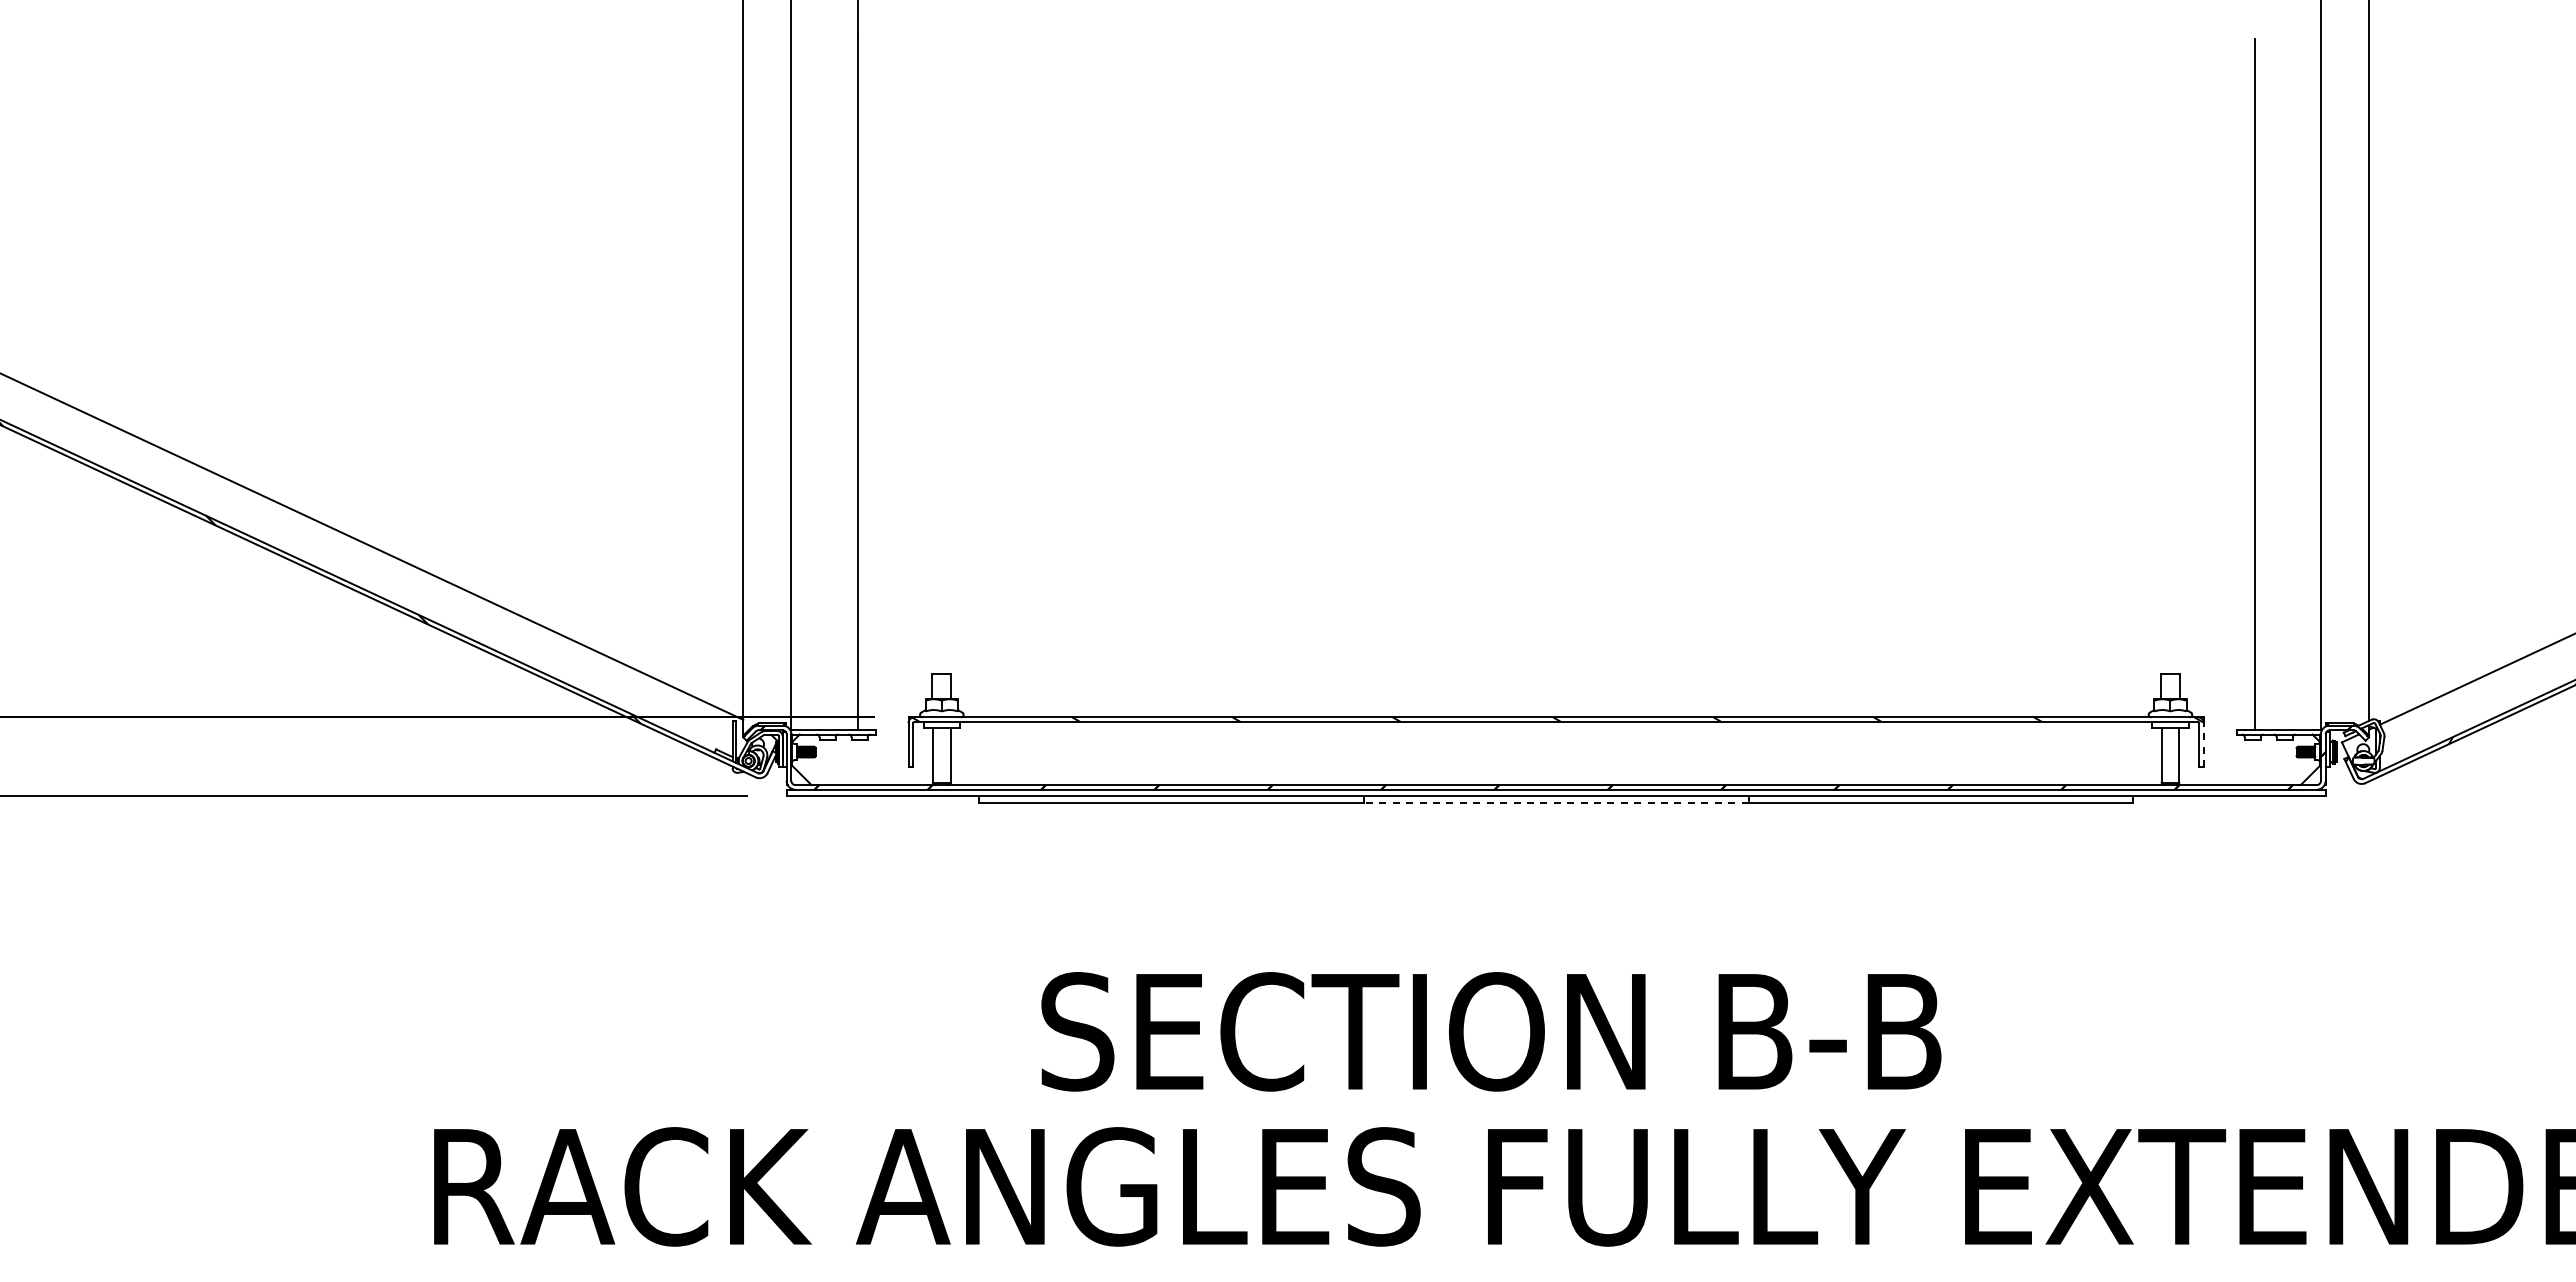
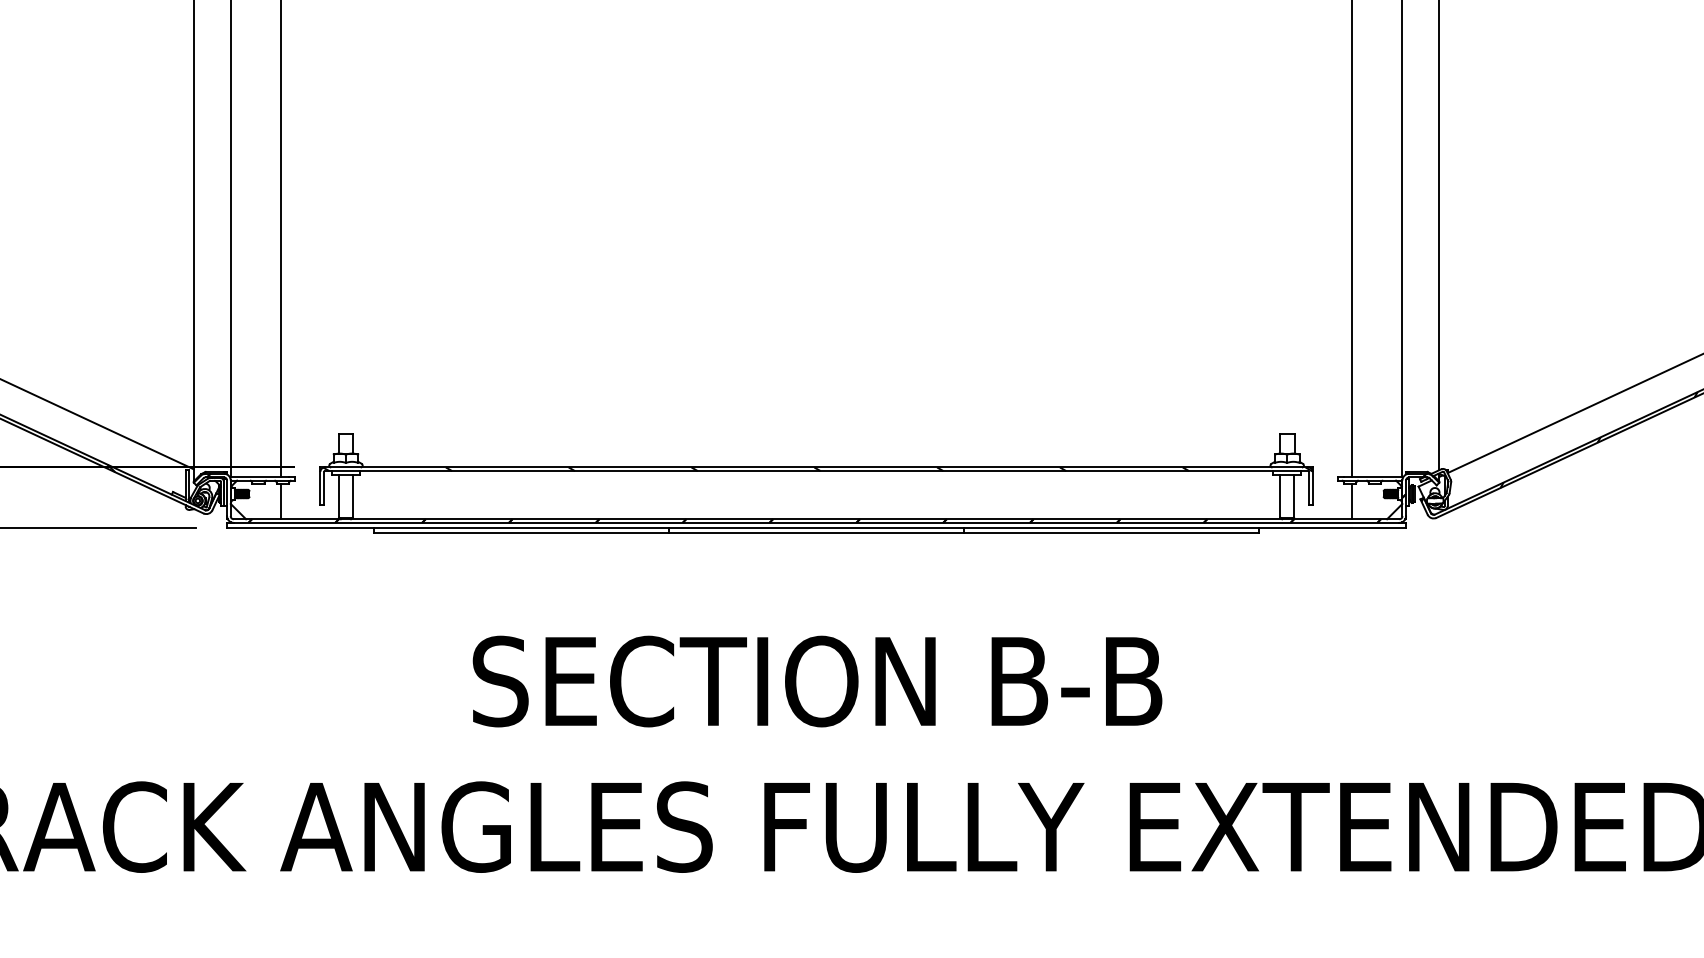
line: (2203, 745) -> (1312, 489), dashed -> solid
line: (857, 761) -> (281, 501), added
line: (2254, 761) -> (1351, 501), added
line: (1555, 803) -> (816, 533), dashed -> solid
text: (1491, 1031) -> (817, 681), moved

